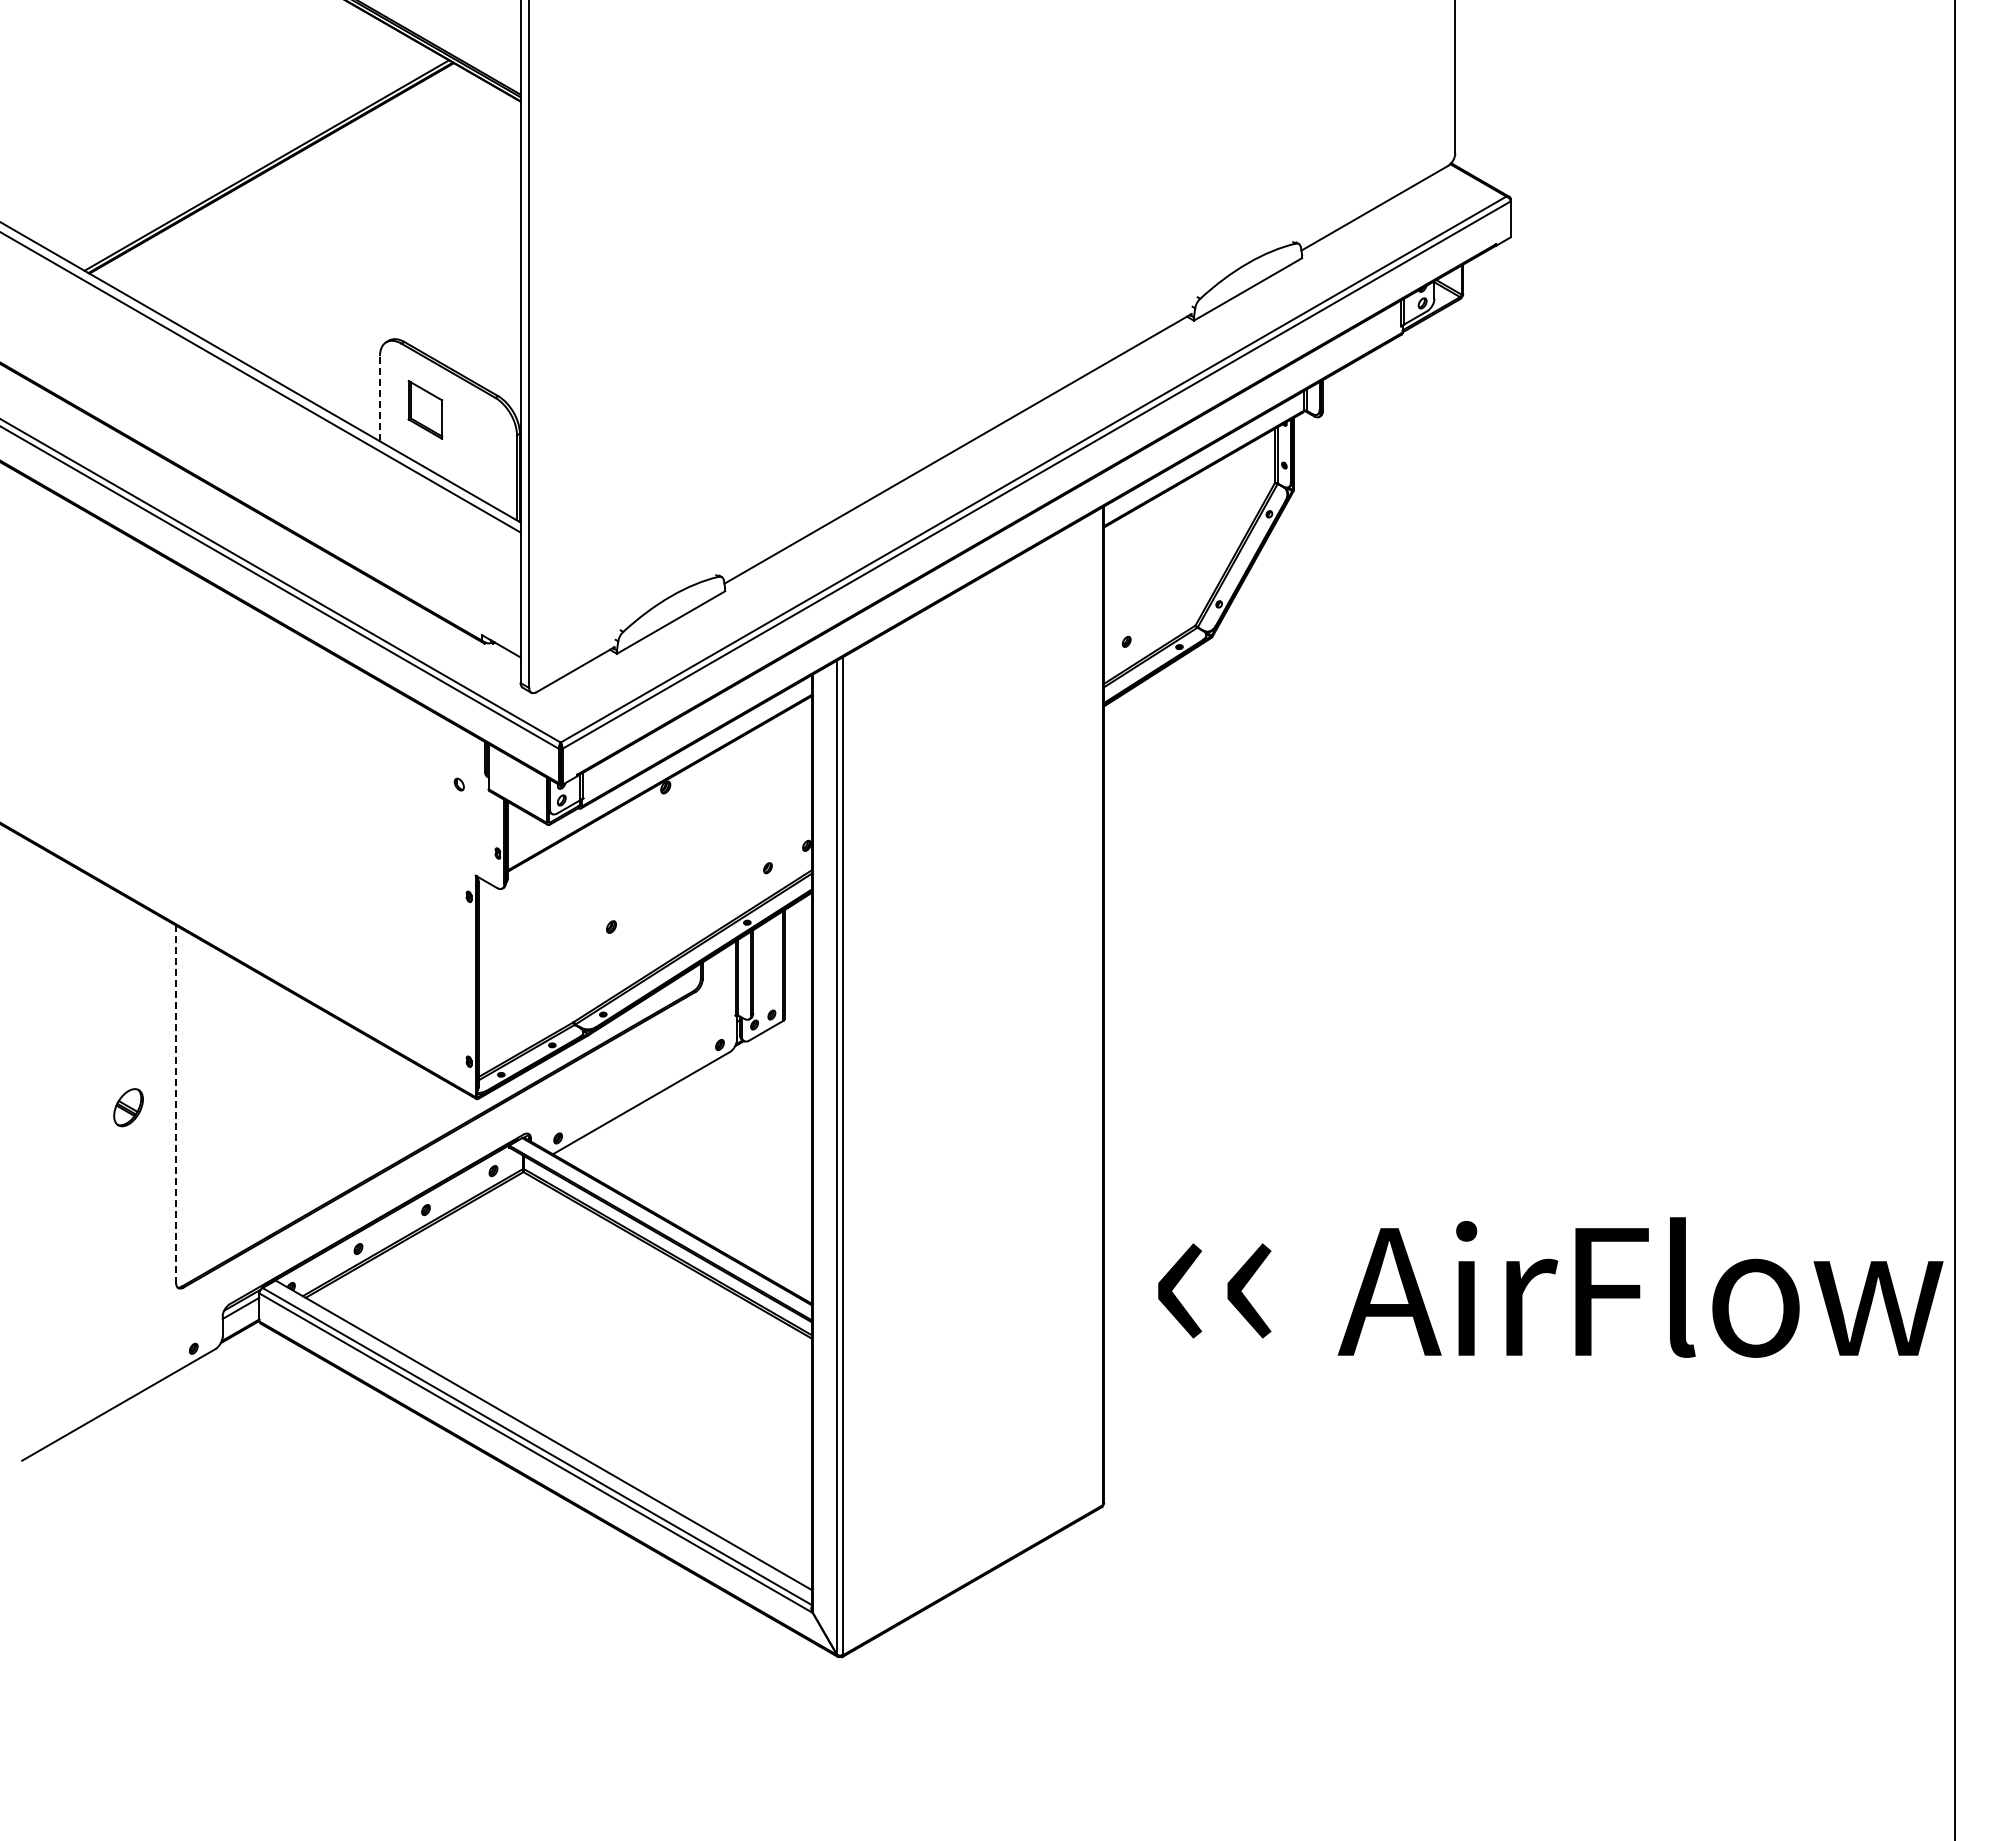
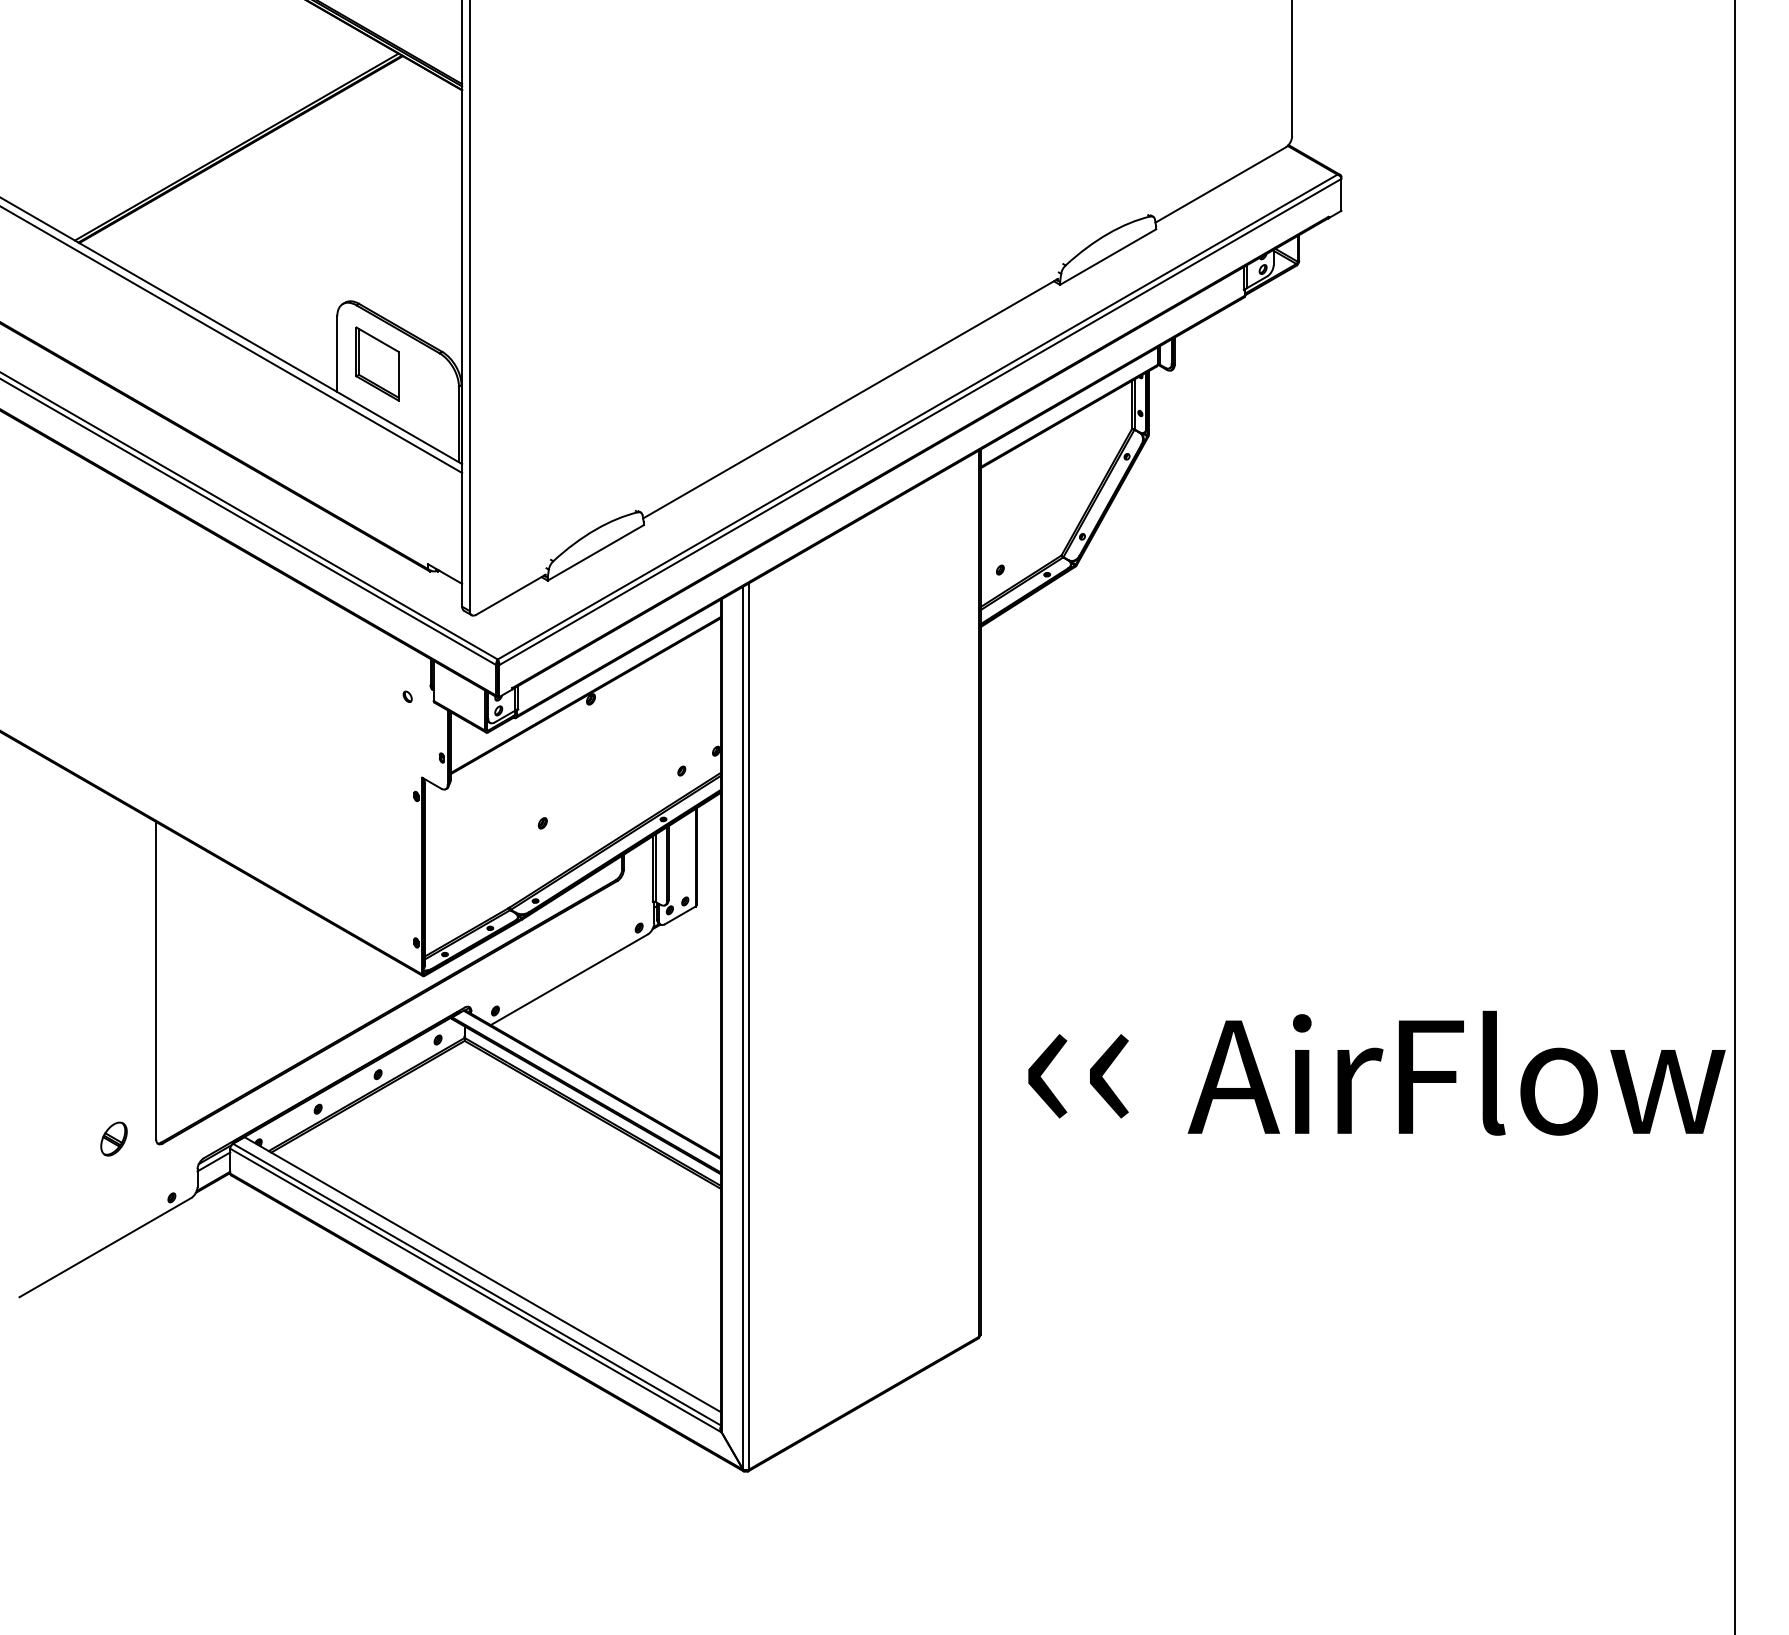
line: (379, 398) -> (336, 353), dashed -> solid
part: (425, 409) -> (377, 363), size x1.43
line: (176, 1104) -> (156, 980), dashed -> solid
part: (128, 1107) -> (113, 1138), moved
text: (1550, 1287) -> (1376, 1073), moved

